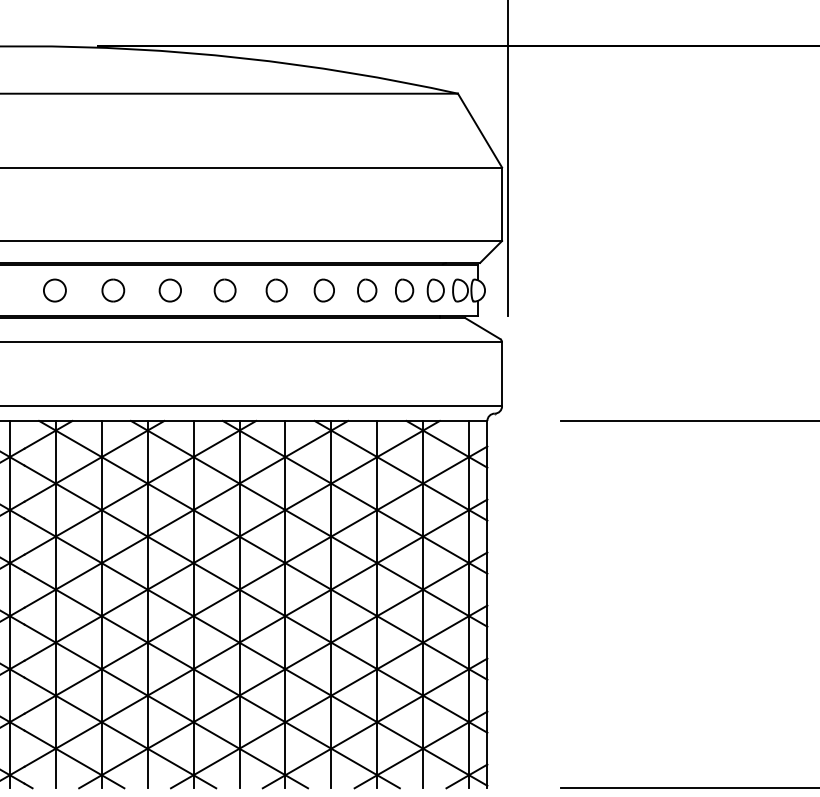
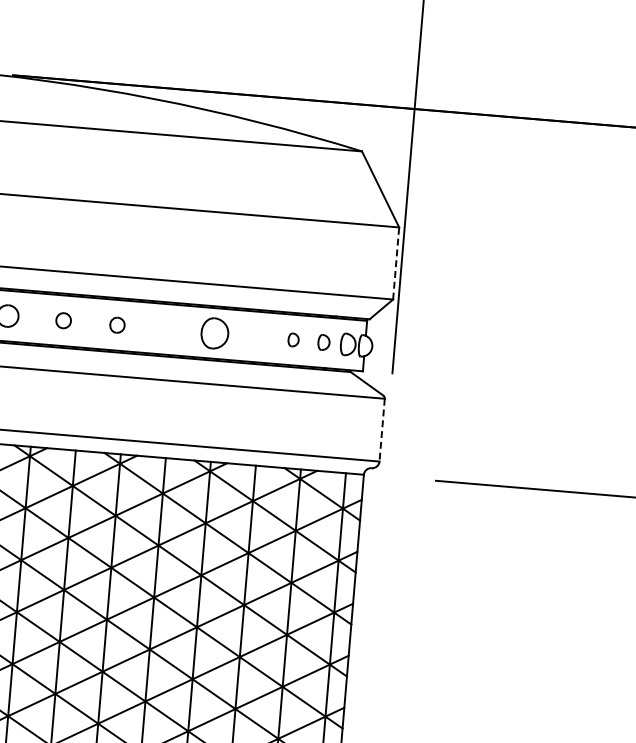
line: (502, 204) -> (396, 263), solid -> dashed
part: (169, 290) -> (62, 320), size x0.7
part: (224, 290) -> (116, 325), size x0.7
part: (276, 290) -> (167, 329), removed
part: (323, 290) -> (213, 333), size x1.4
part: (367, 290) -> (257, 336), removed
part: (404, 290) -> (293, 339), size x0.6
part: (435, 290) -> (323, 342), size x0.7
line: (502, 374) -> (382, 430), solid -> dashed

